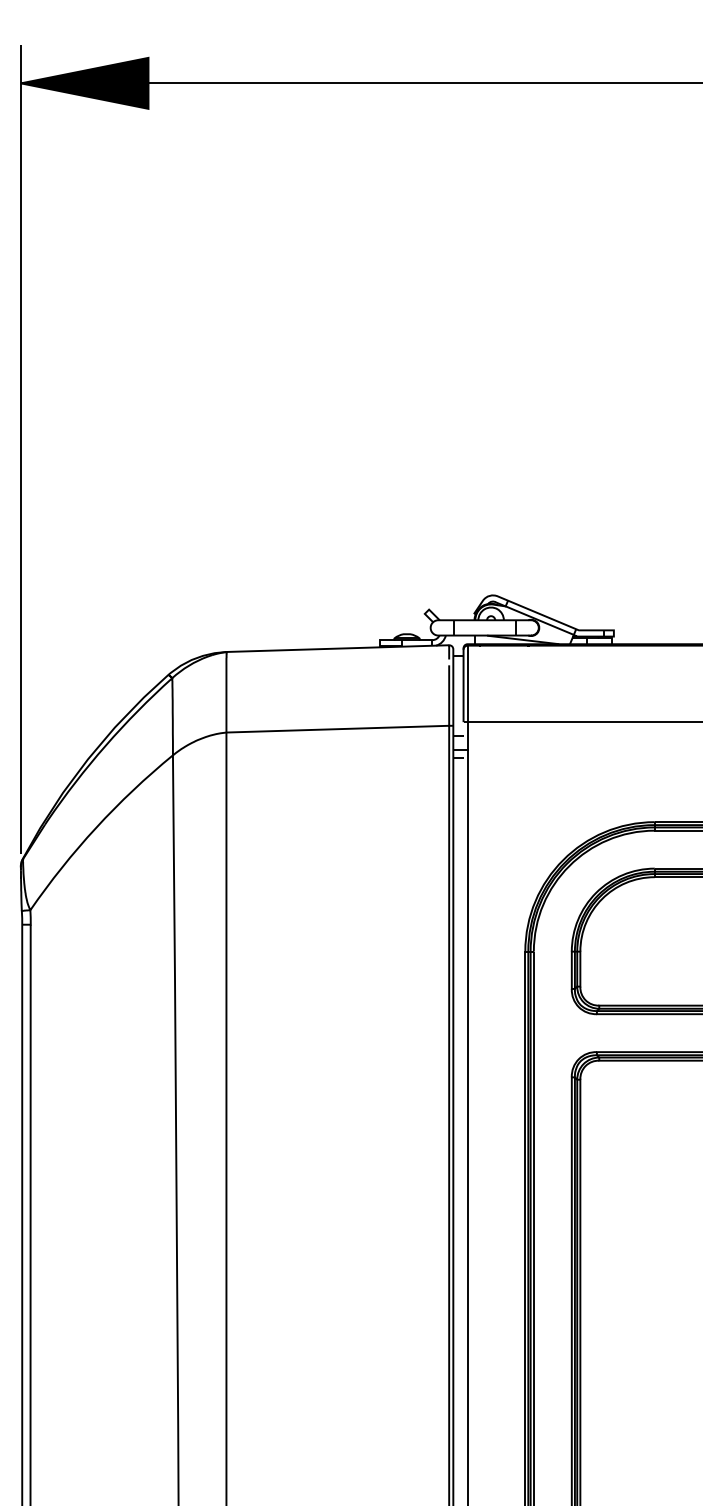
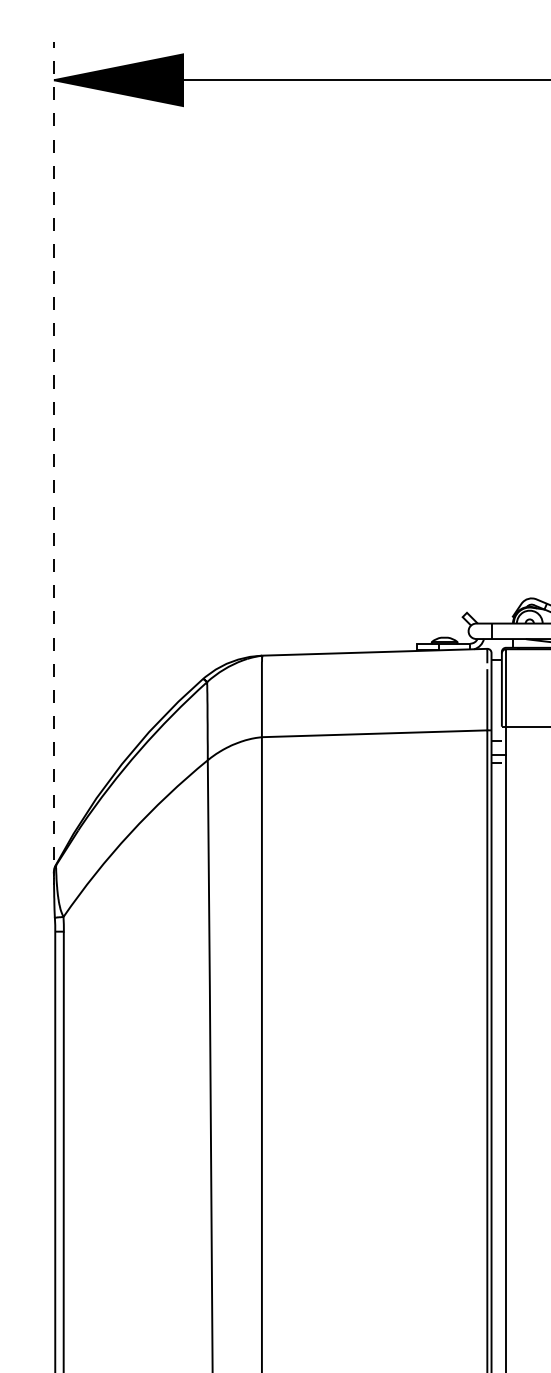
line: (20, 449) -> (53, 450), solid -> dashed

